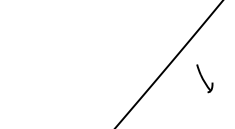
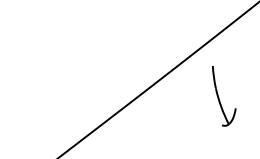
part: (204, 78) -> (221, 97), size x1.4

